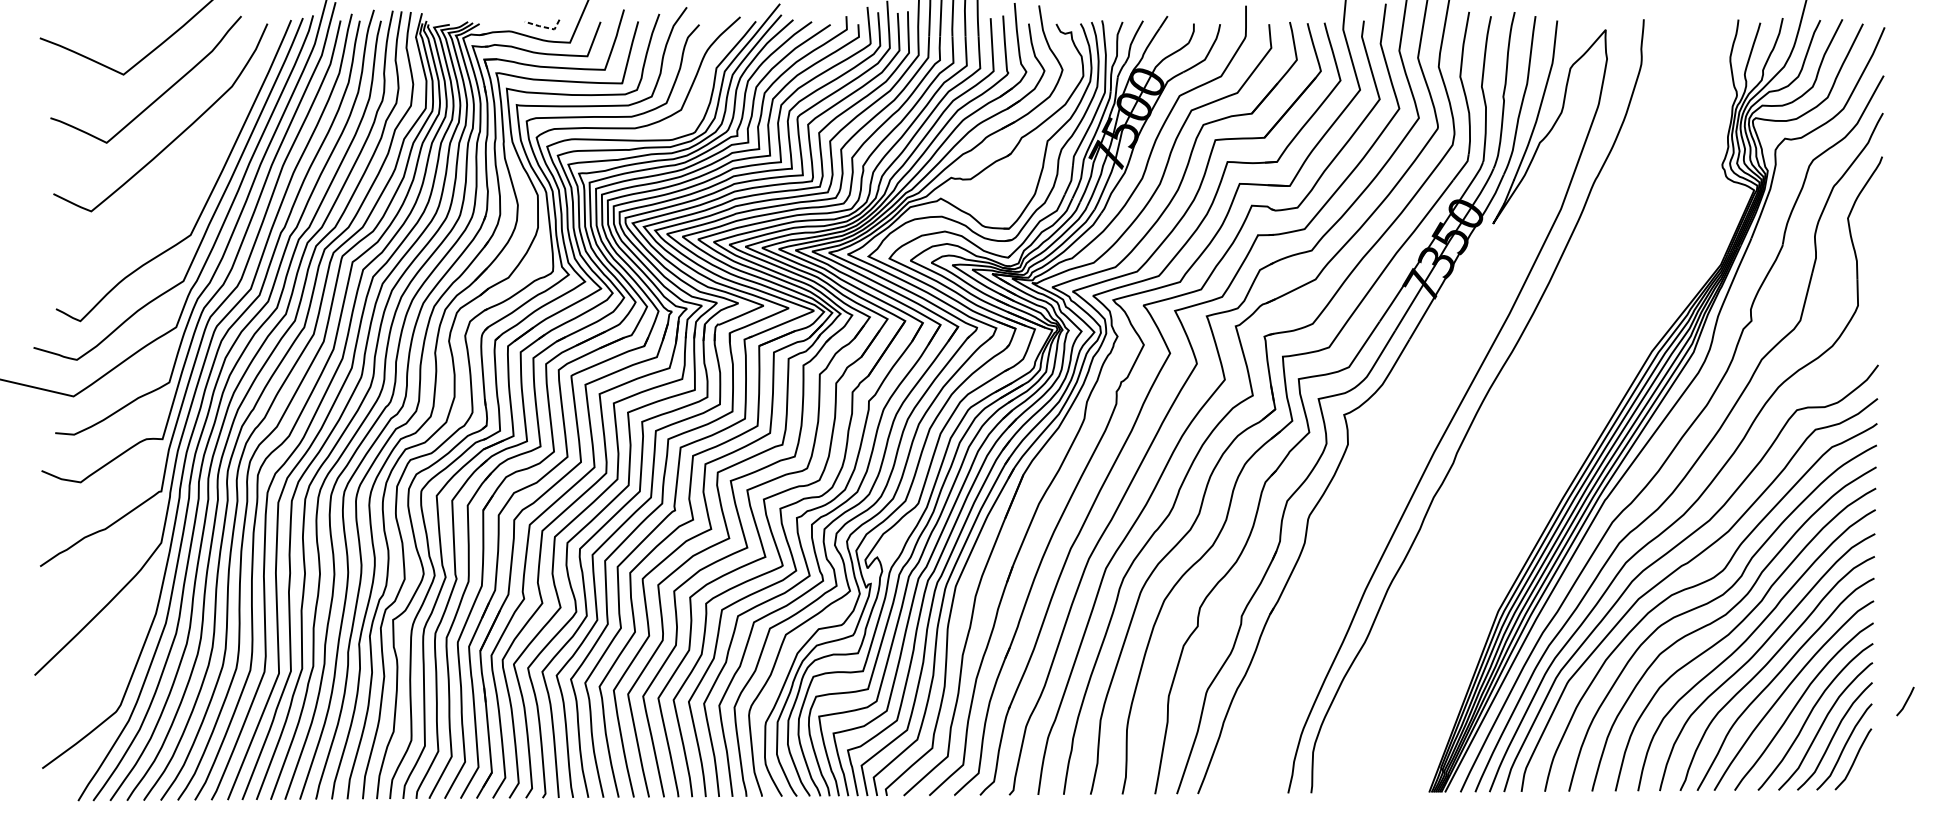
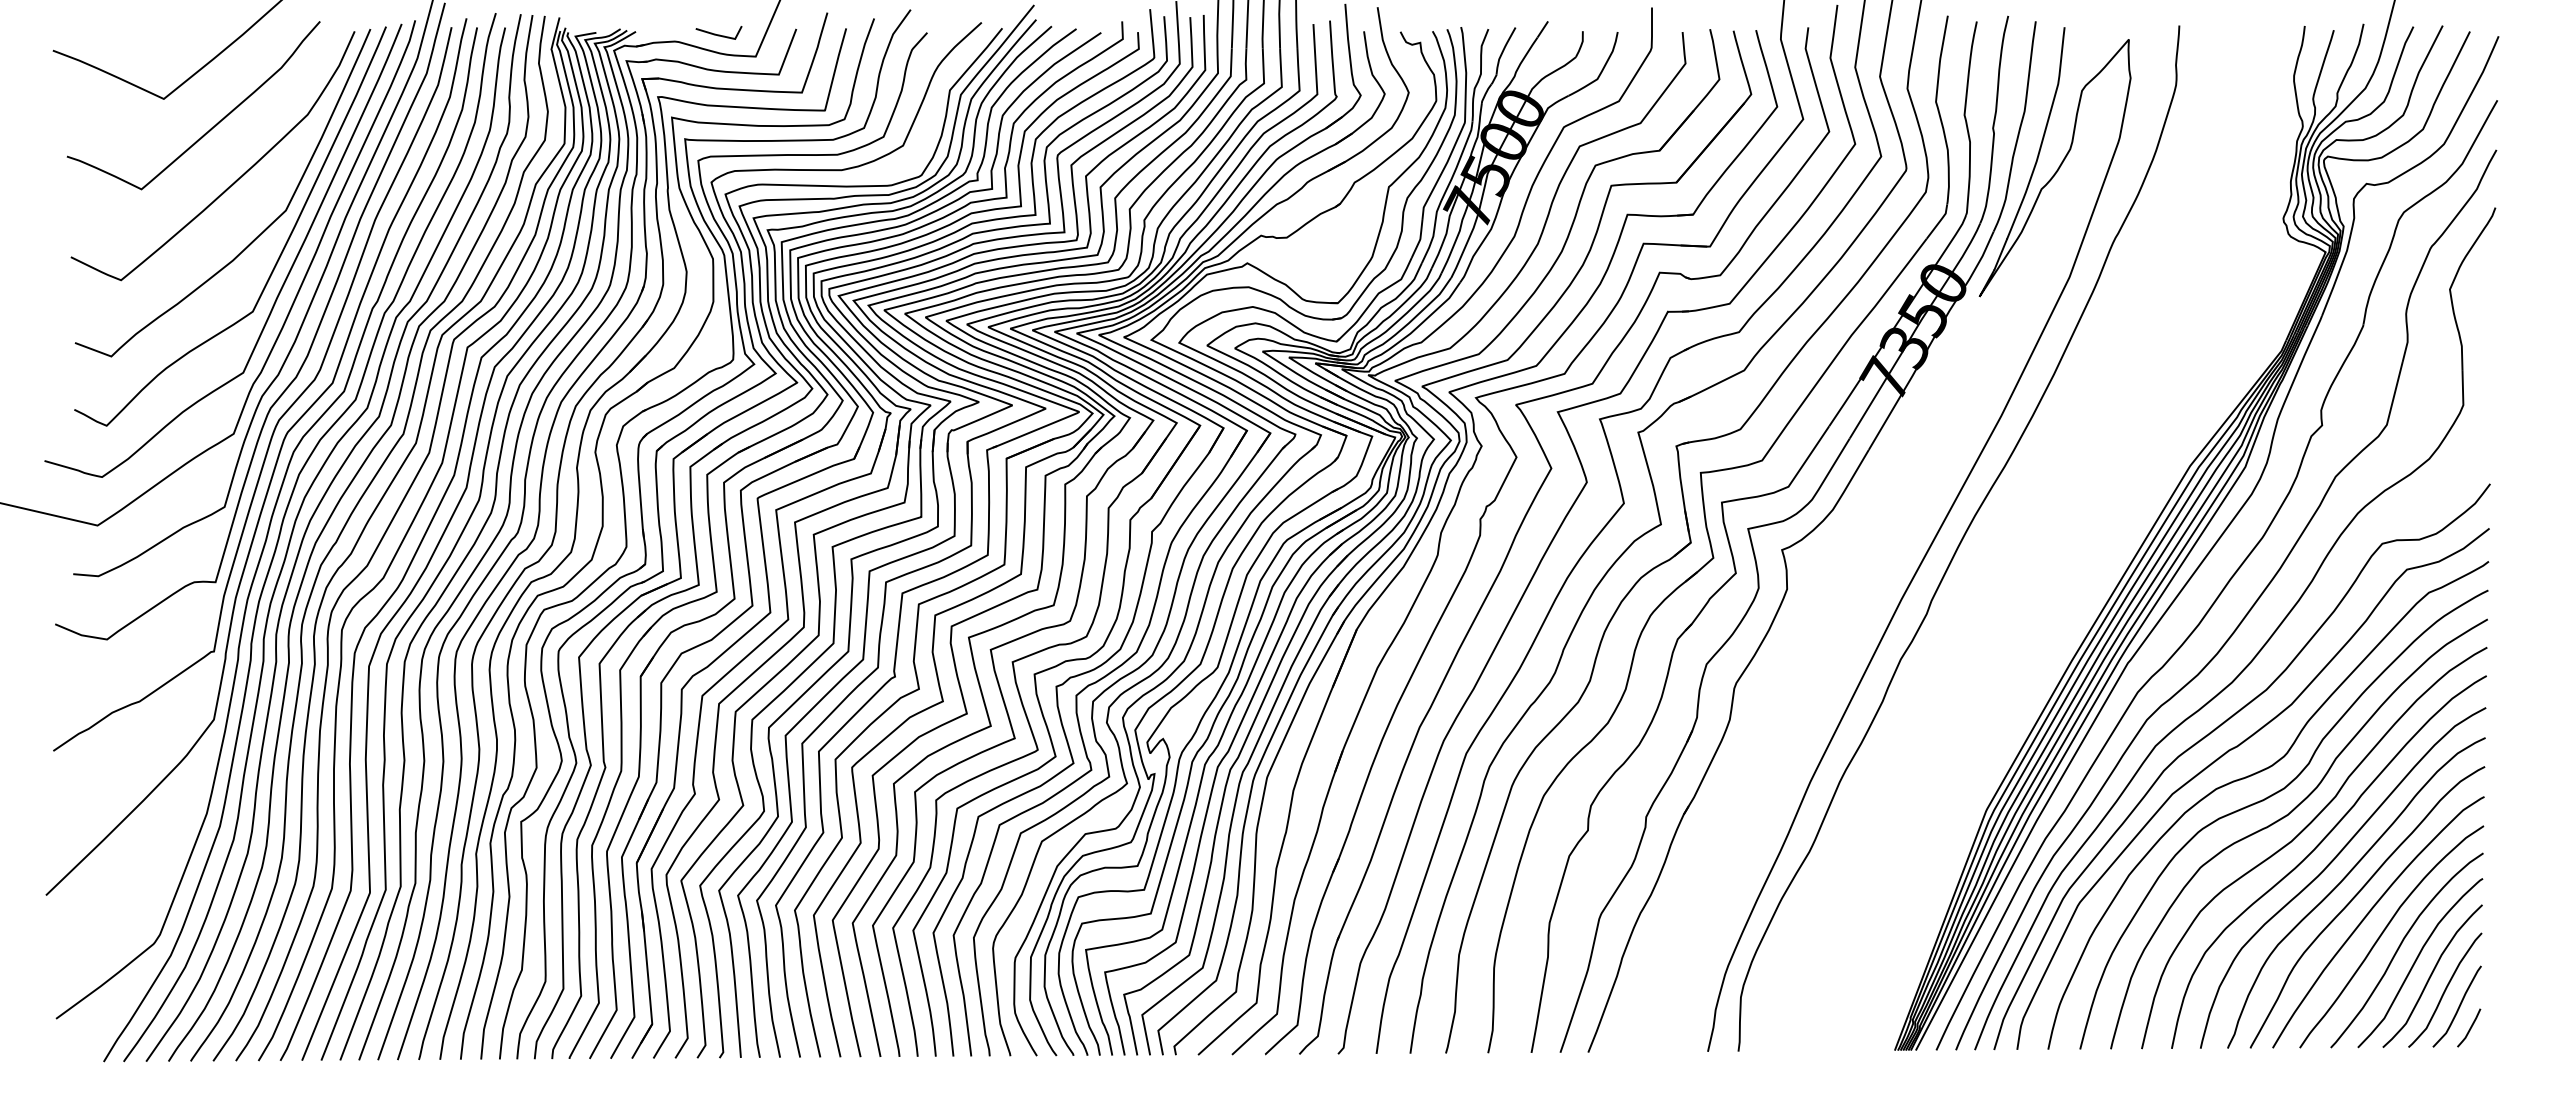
line: (544, 27) -> (721, 36), dashed -> solid
curve: (192, 179) -> (255, 237), added
line: (1906, 701) -> (2470, 1027), moved

